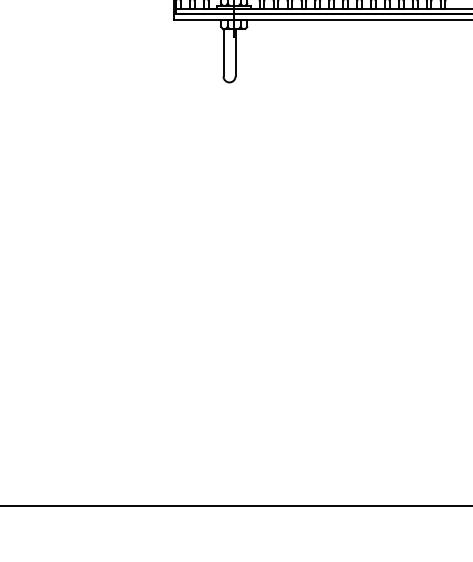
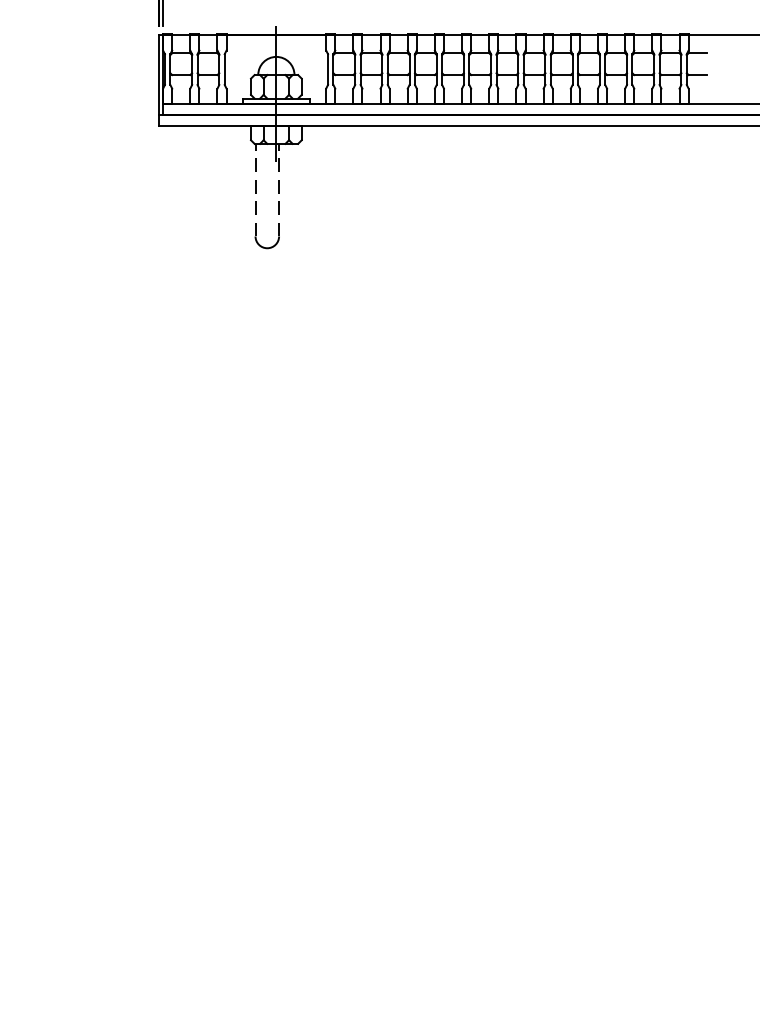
line: (223, 52) -> (255, 189), solid -> dashed
line: (235, 52) -> (278, 189), solid -> dashed

